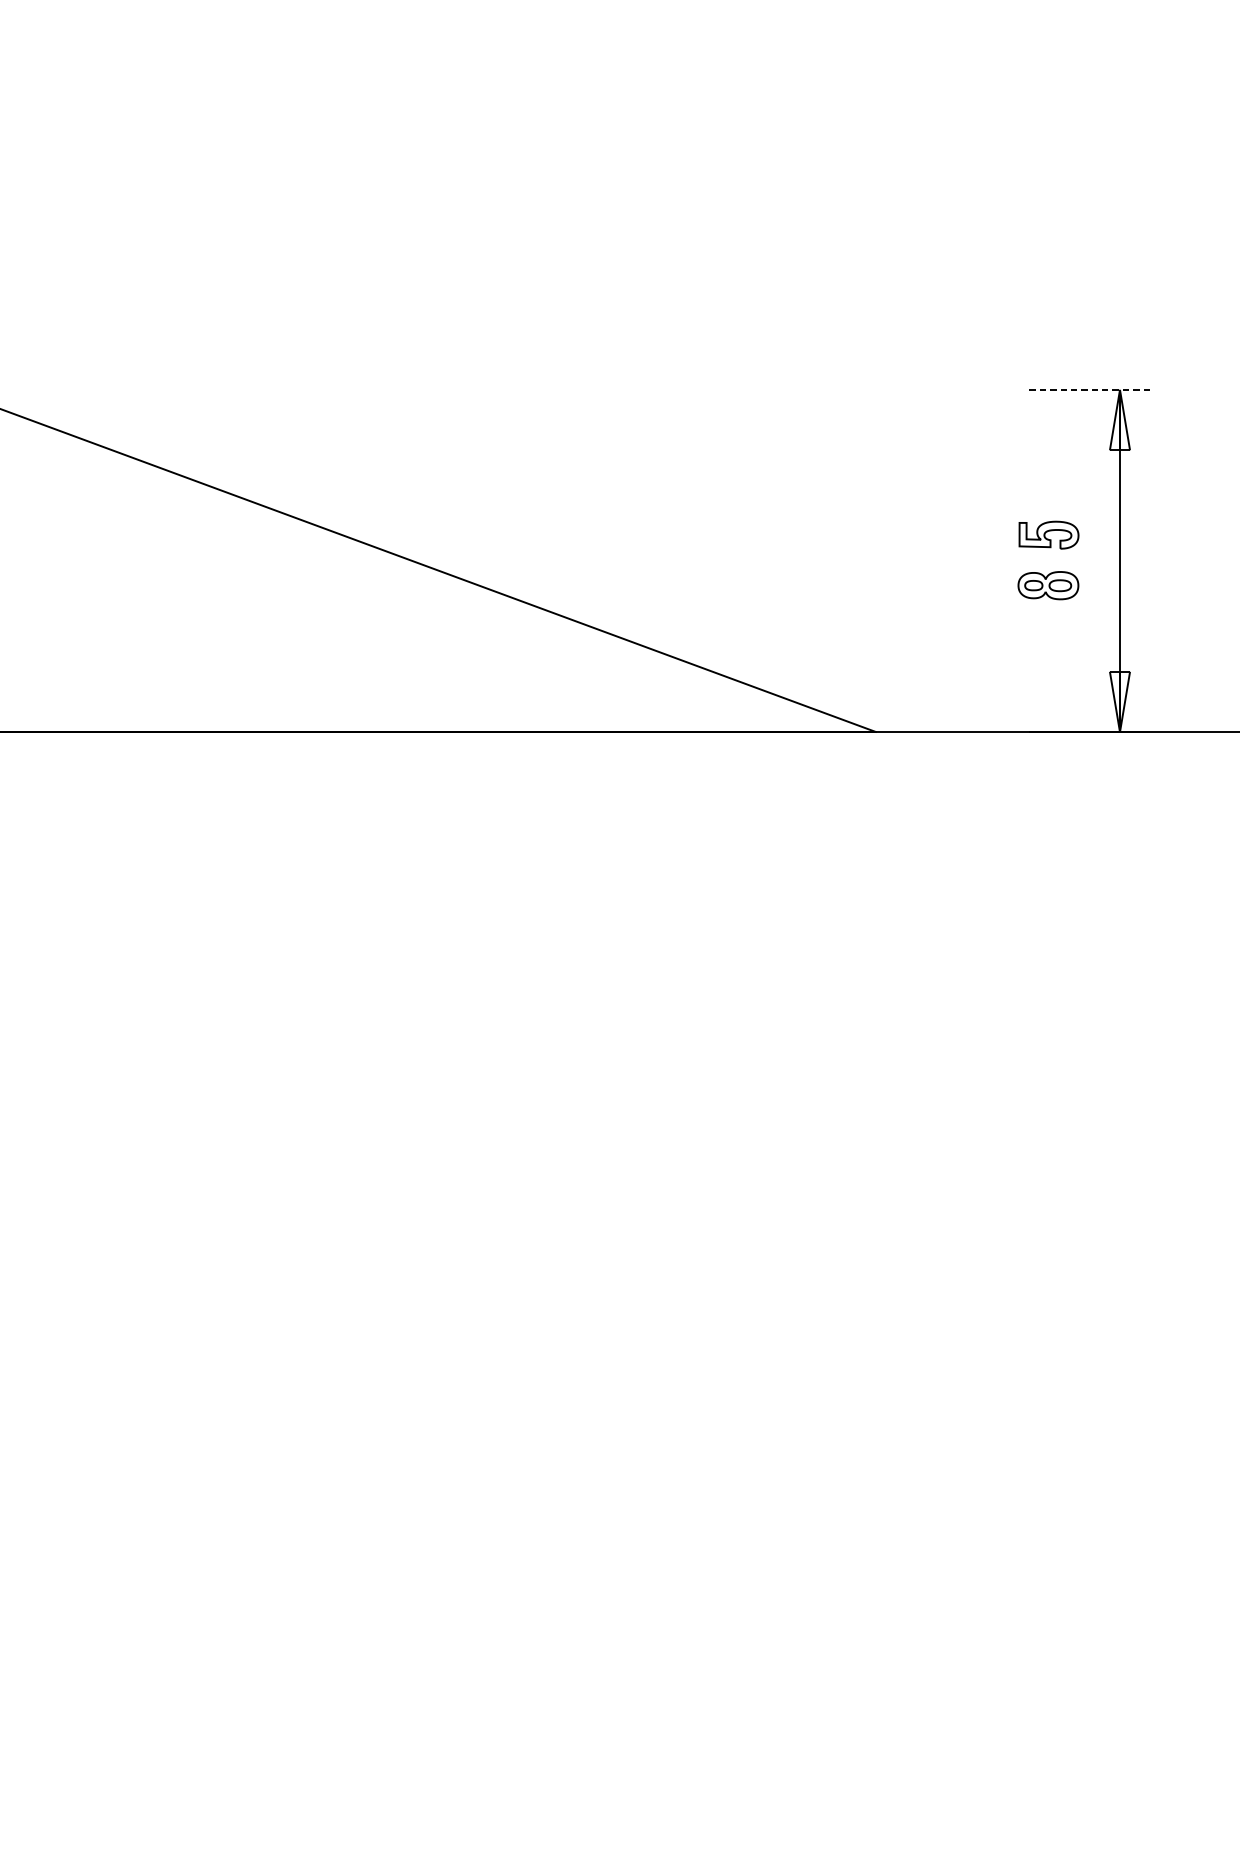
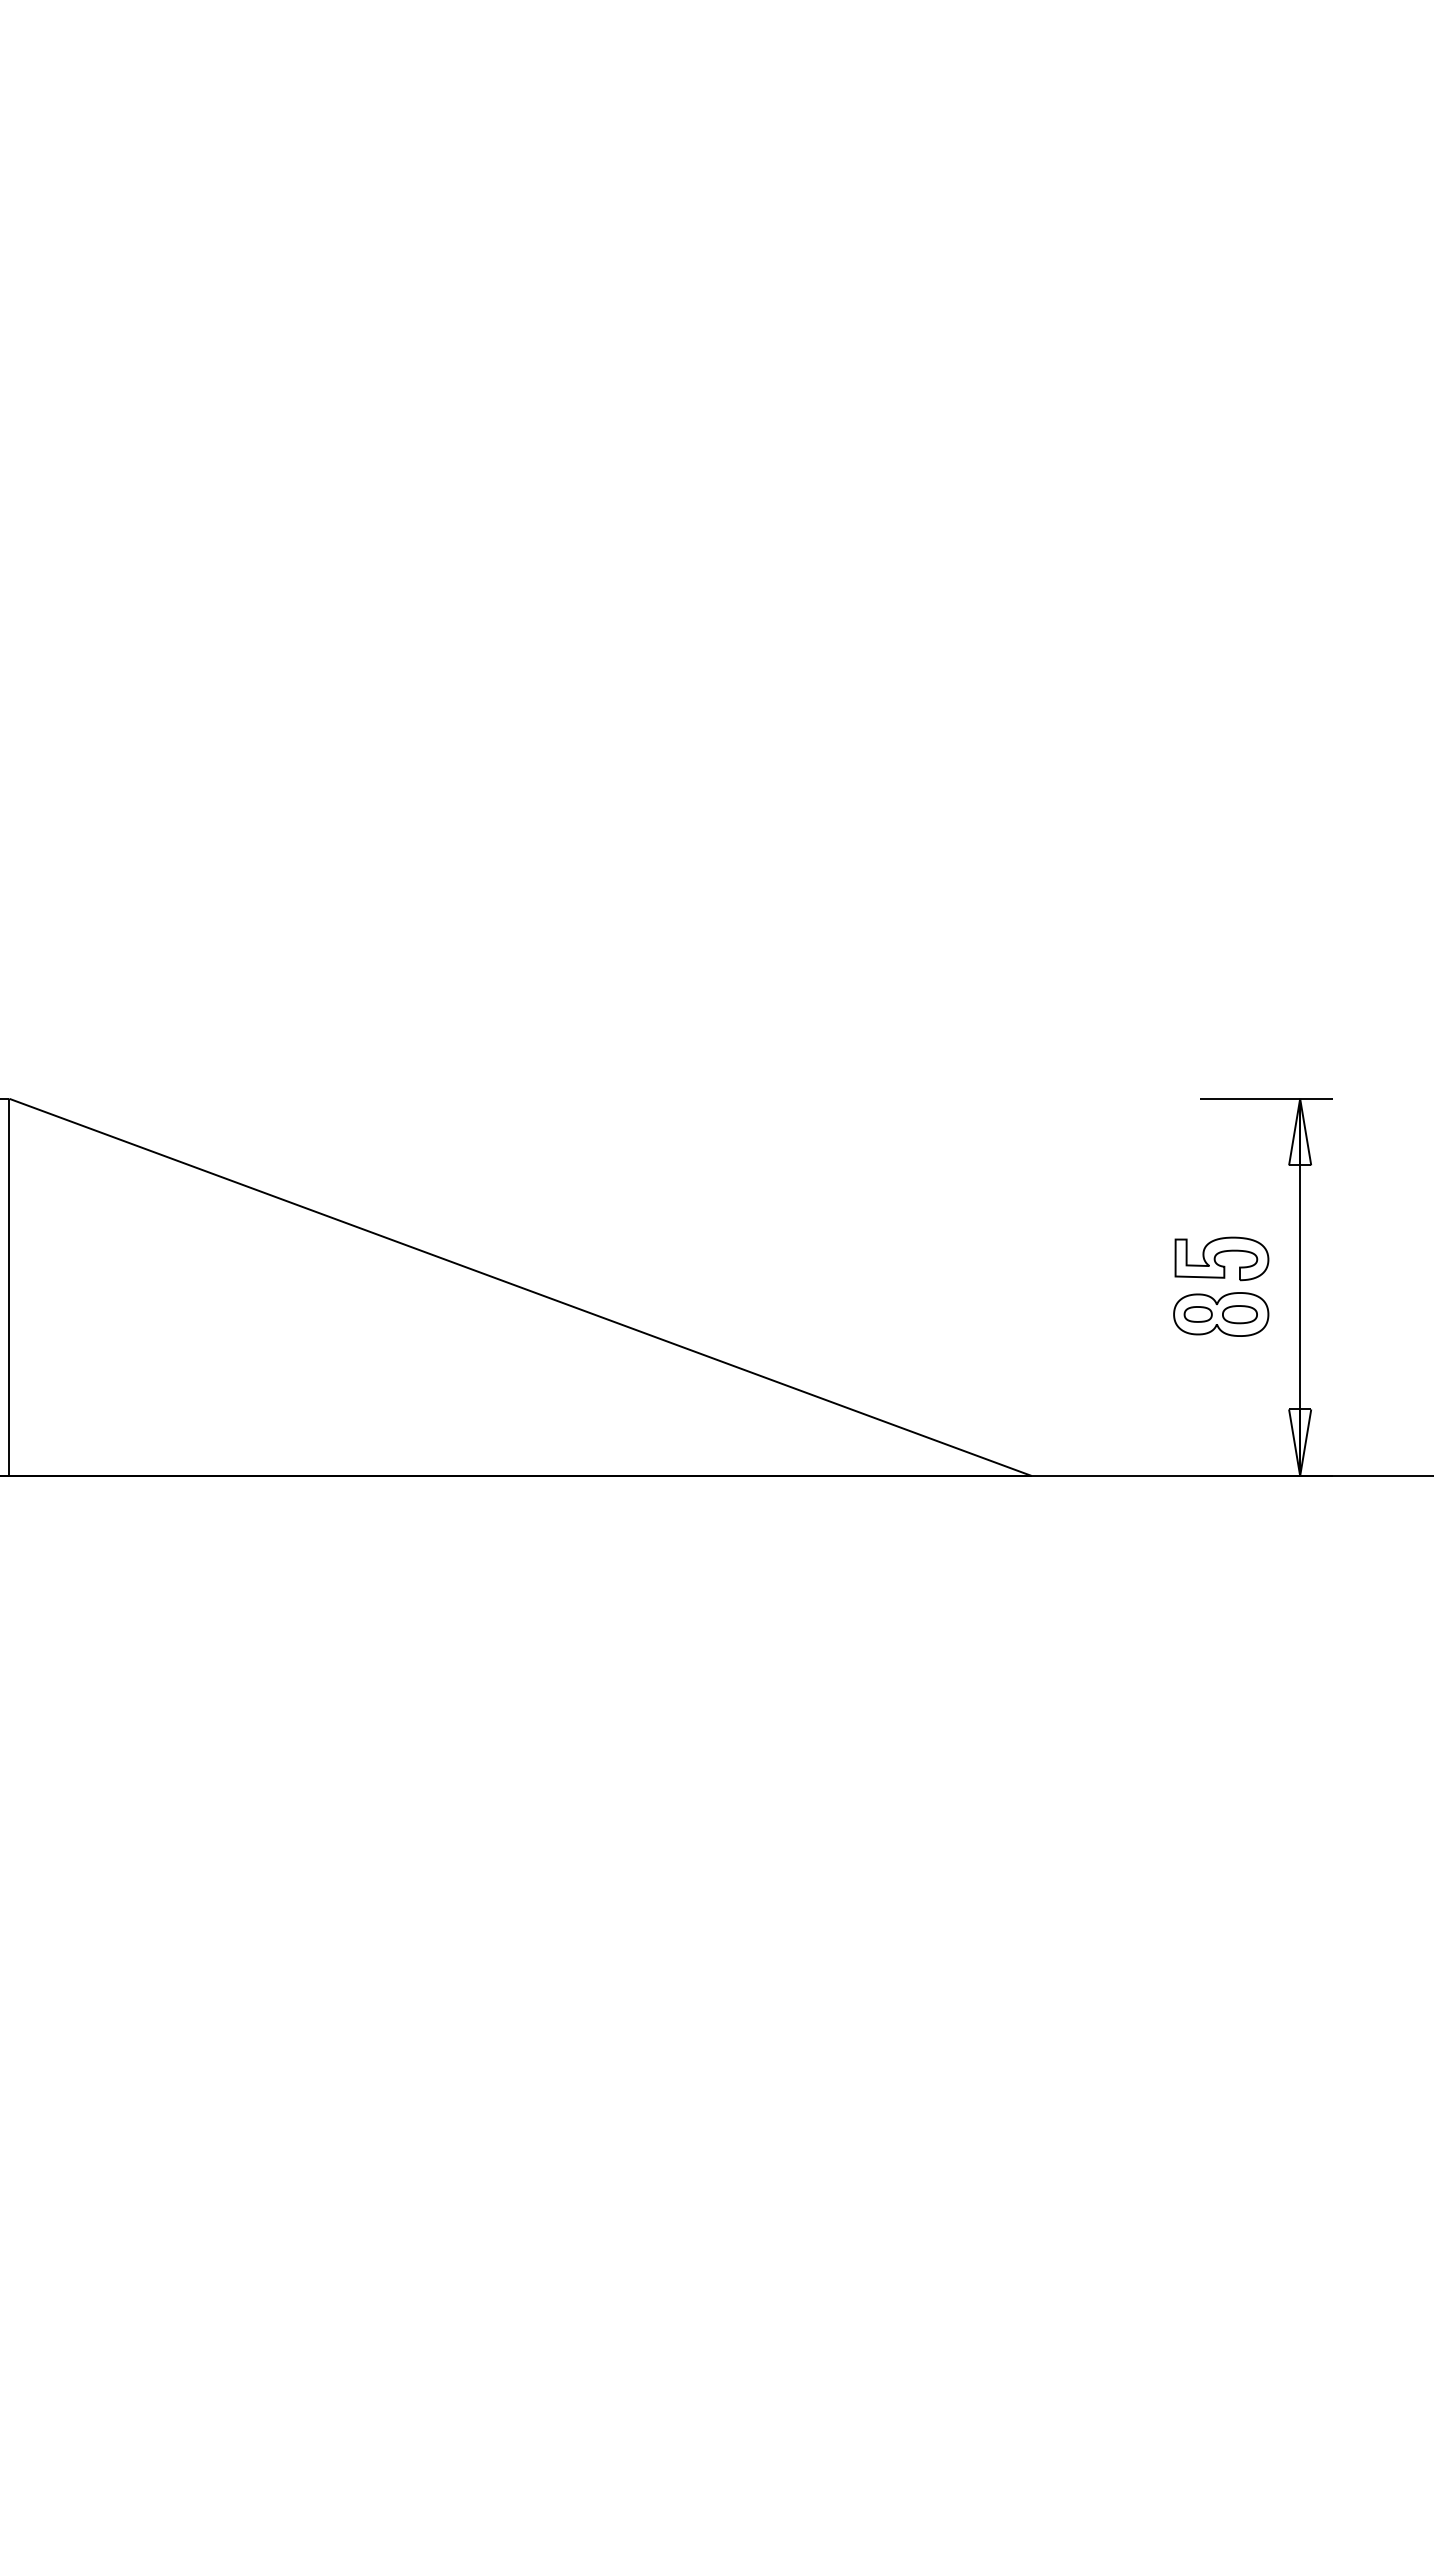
line: (1089, 389) -> (1266, 1098), dashed -> solid
part: (1048, 534) -> (1221, 1258), size x1.43
part: (1048, 585) -> (1221, 1314), size x1.43

